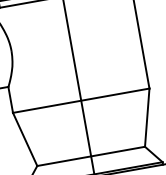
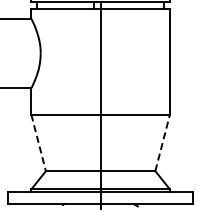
line: (147, 117) -> (162, 142), solid -> dashed
line: (25, 140) -> (38, 143), solid -> dashed

